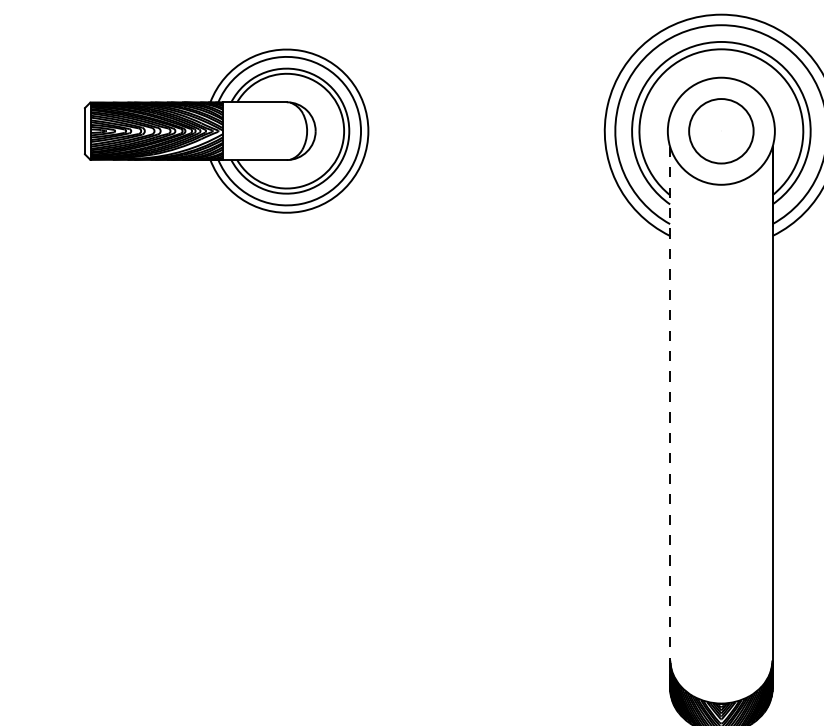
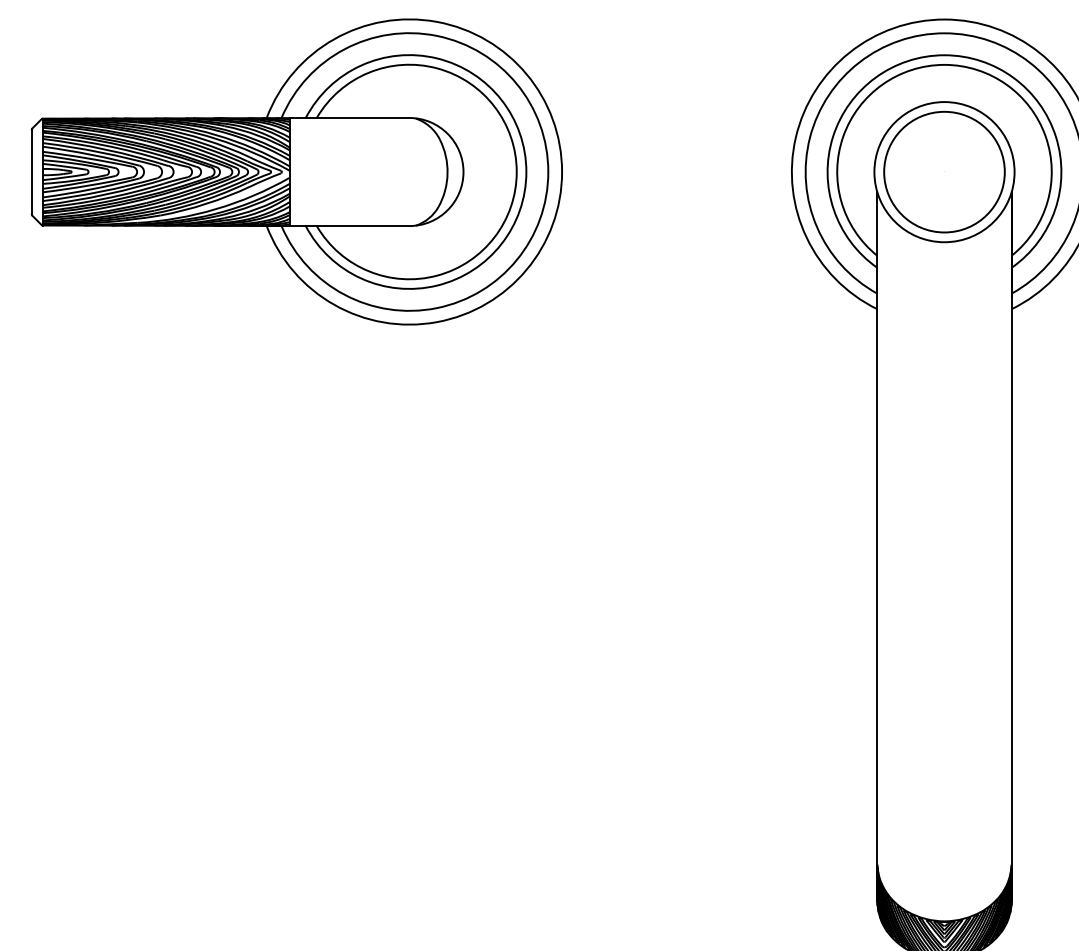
part: (226, 130) -> (296, 171), size x1.43
circle: (721, 130) -> (944, 171), size x1.43
line: (670, 418) -> (877, 547), dashed -> solid

